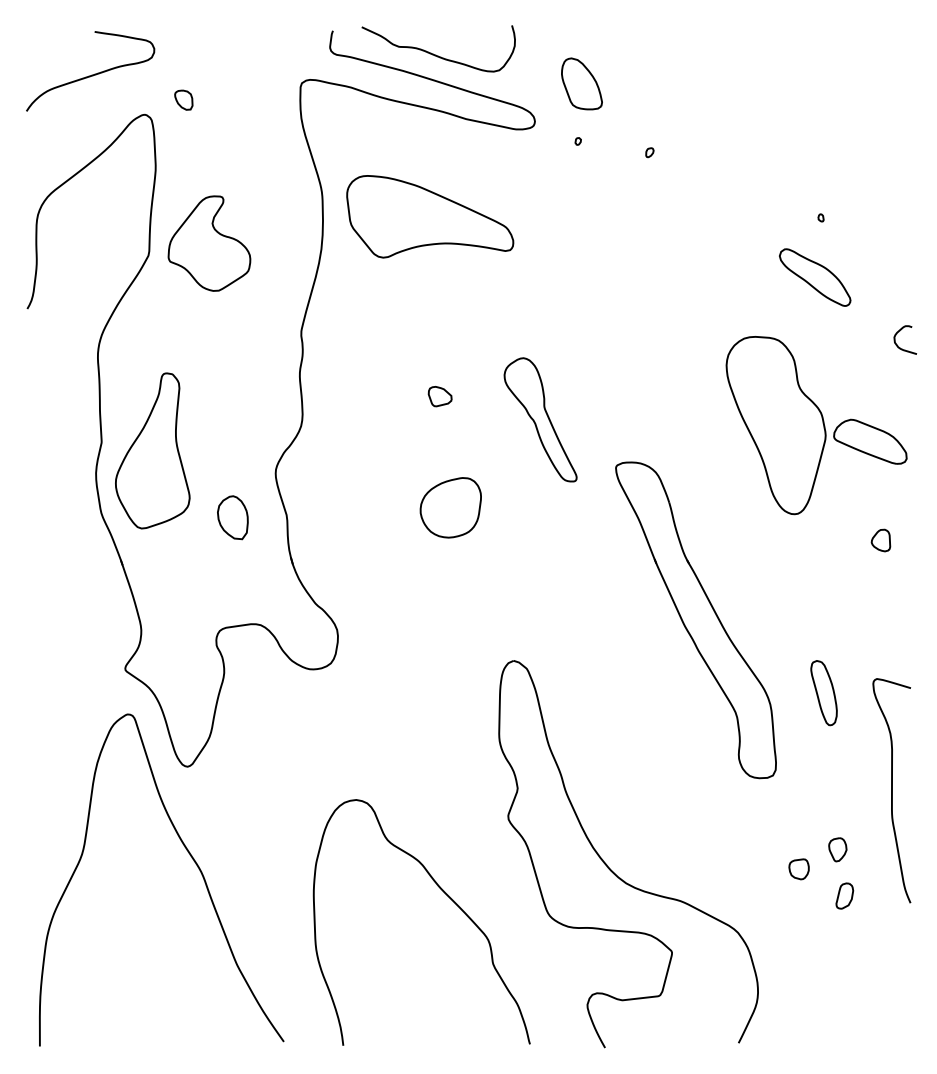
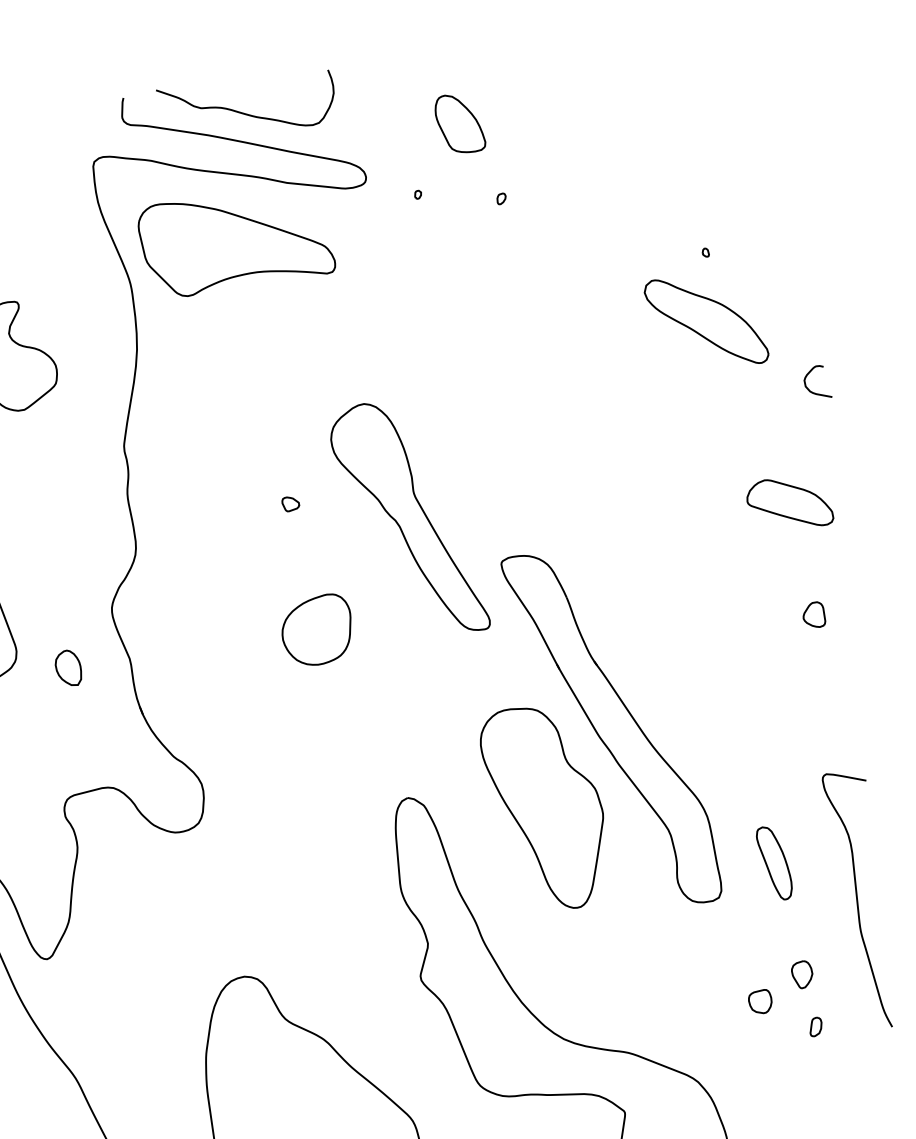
part: (581, 83) -> (459, 123), moved
part: (430, 216) -> (236, 243), moved
part: (814, 277) -> (705, 321), size x1.43
part: (439, 396) -> (290, 504), size x0.62
part: (540, 419) -> (408, 518), size x1.67
part: (775, 425) -> (544, 808), moved
part: (232, 517) -> (67, 668), size x0.71
part: (823, 693) -> (773, 863), moved
part: (844, 895) -> (815, 1026), size x0.62

